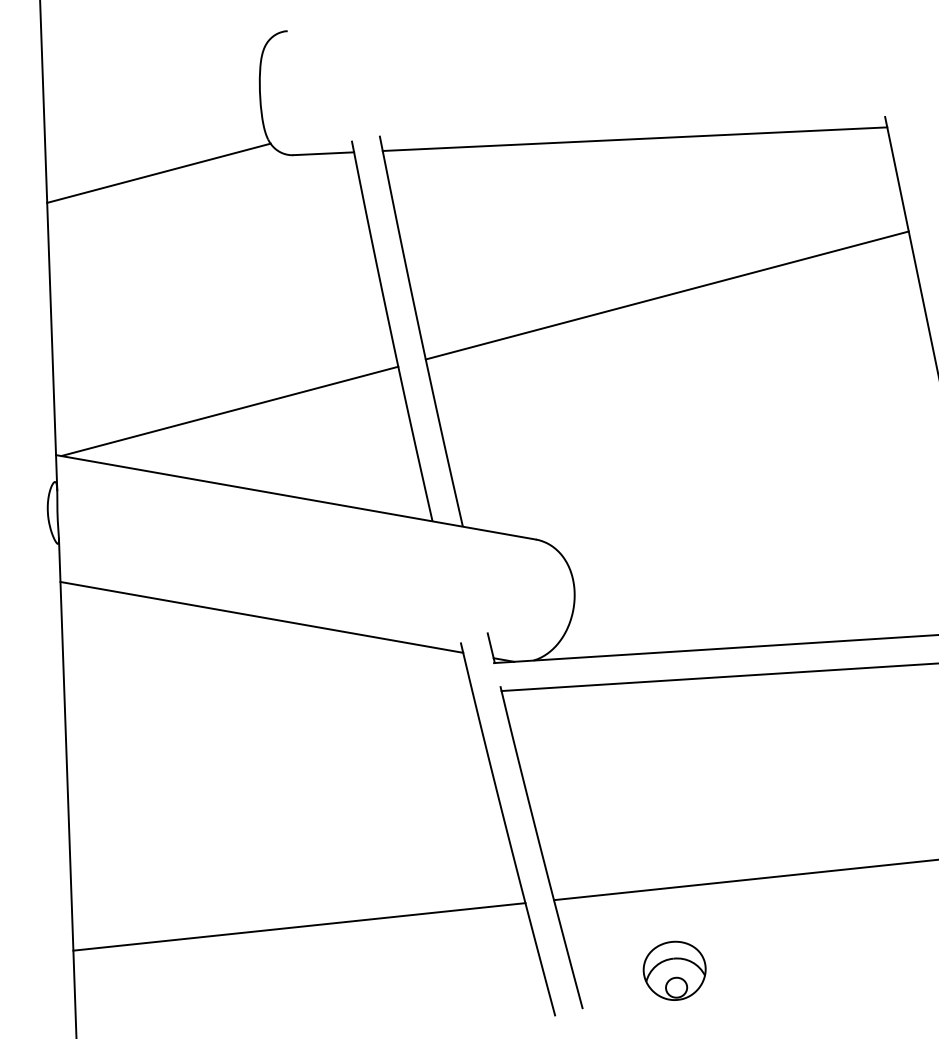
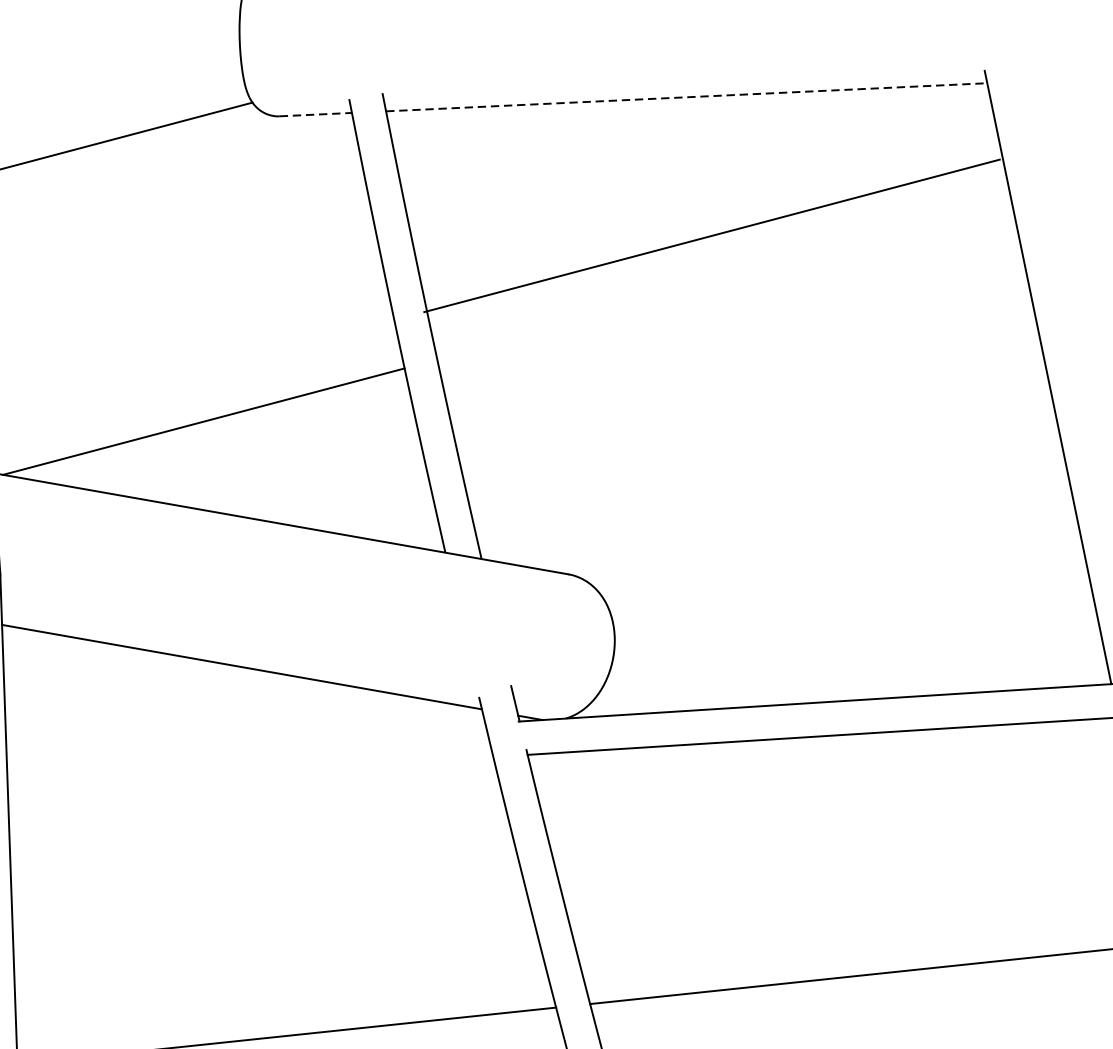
line: (635, 139) -> (687, 97), solid -> dashed
line: (324, 153) -> (316, 114), solid -> dashed
line: (666, 295) -> (711, 235), moved

